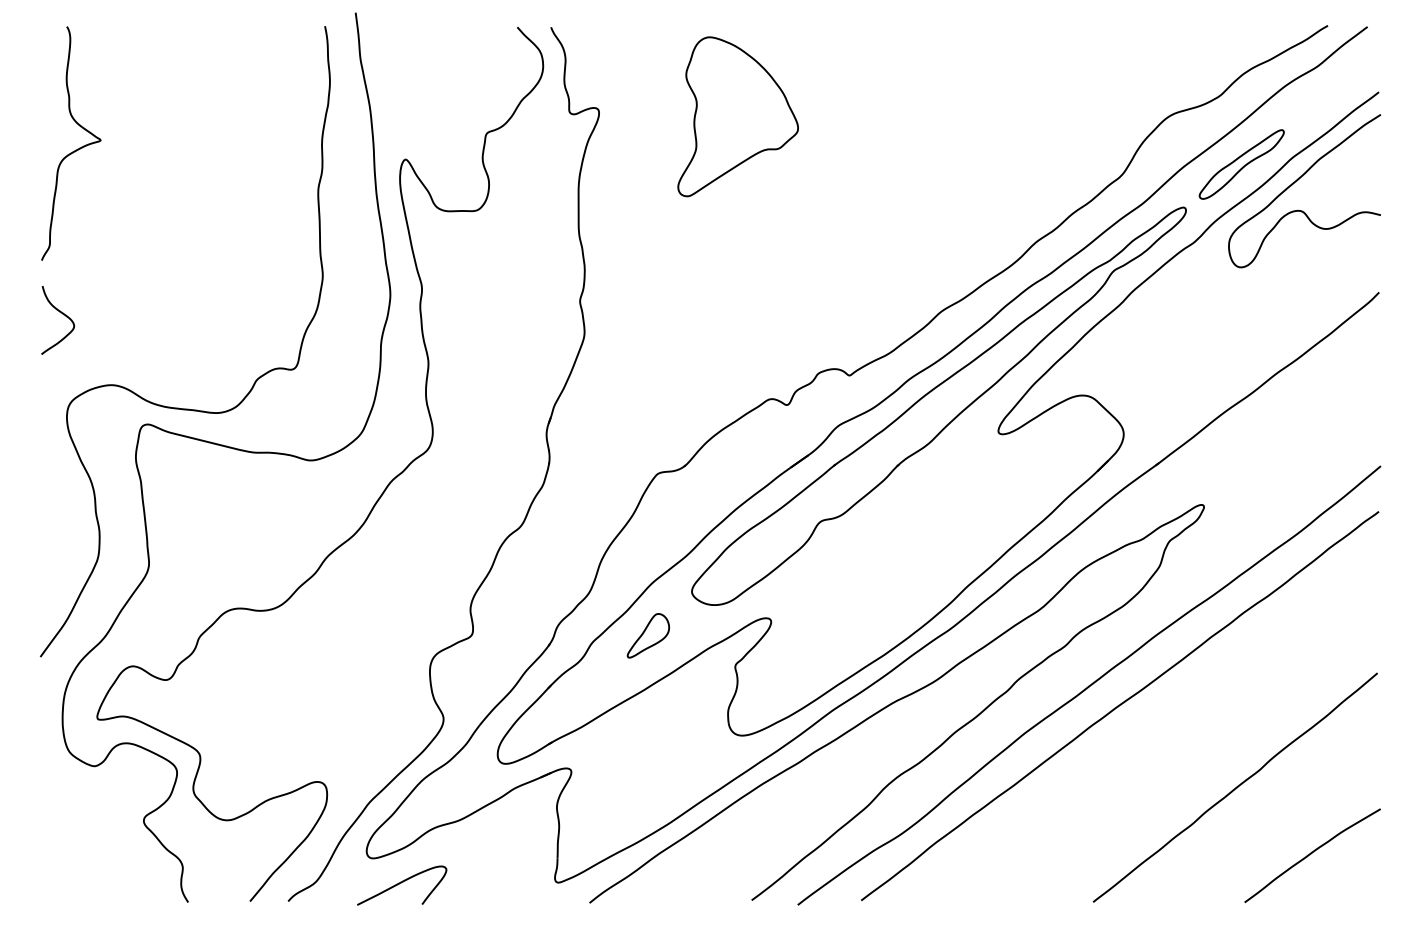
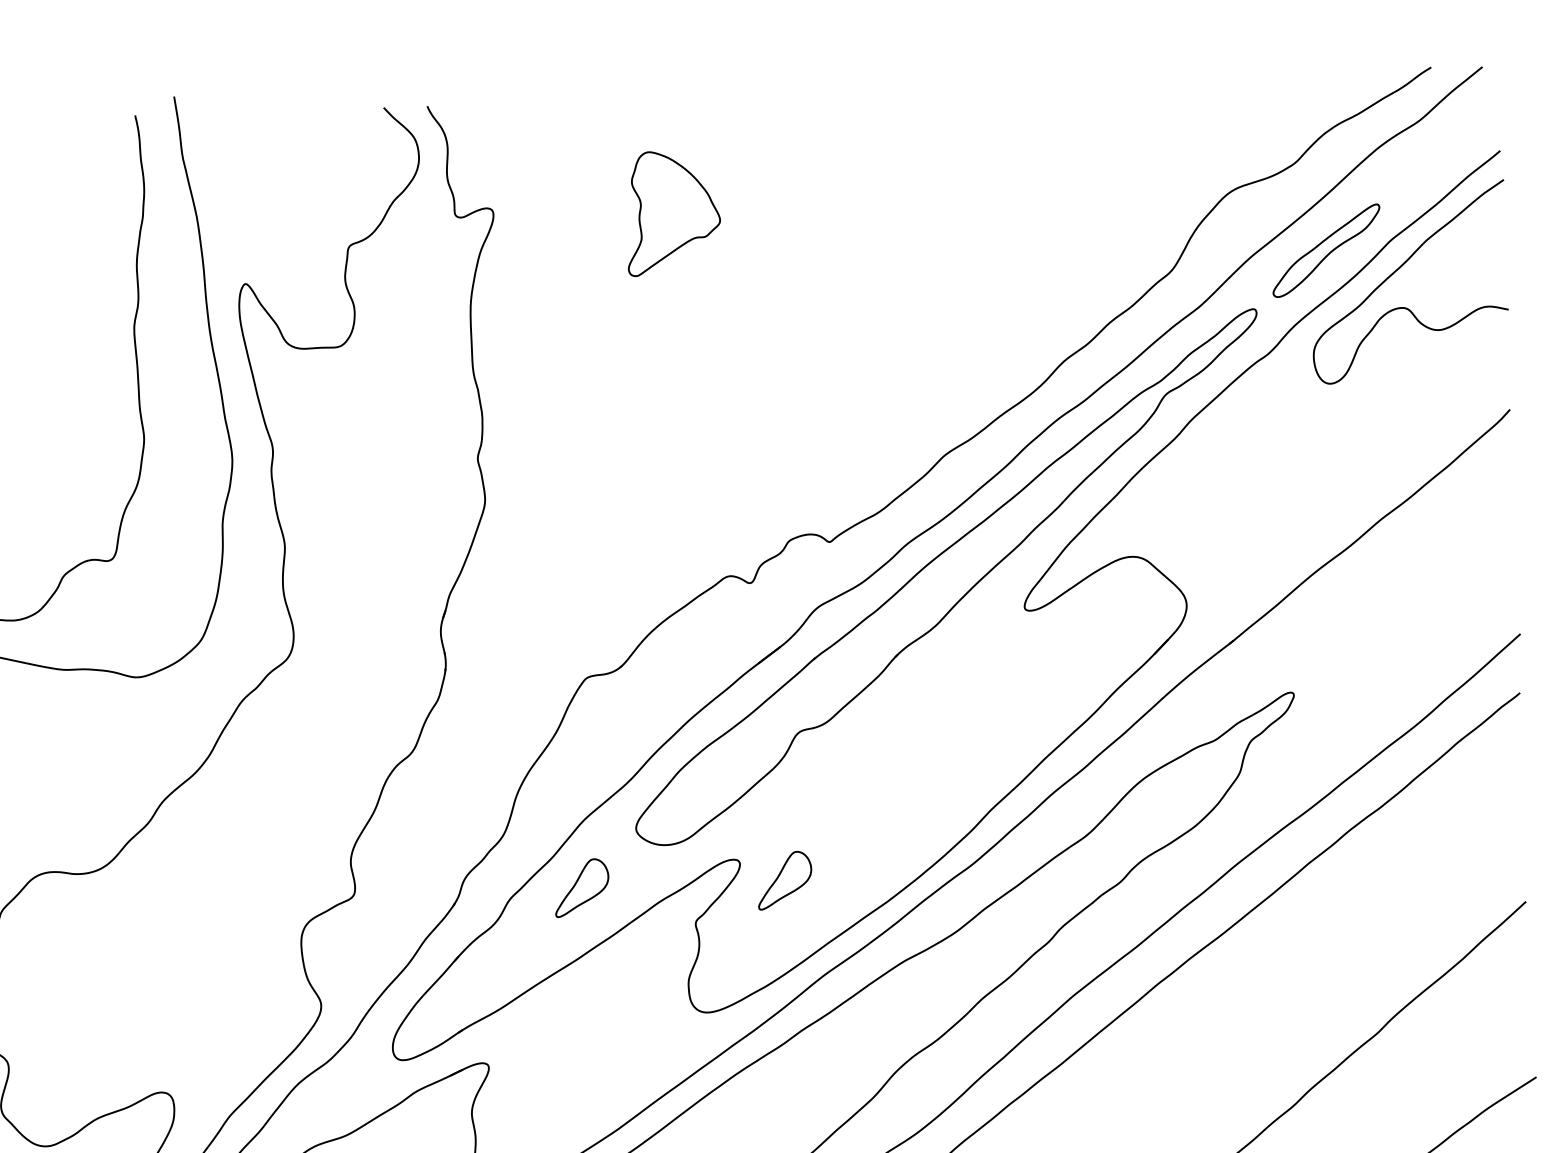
part: (737, 116) -> (672, 212), size x0.6
part: (805, 635) -> (784, 880), added

